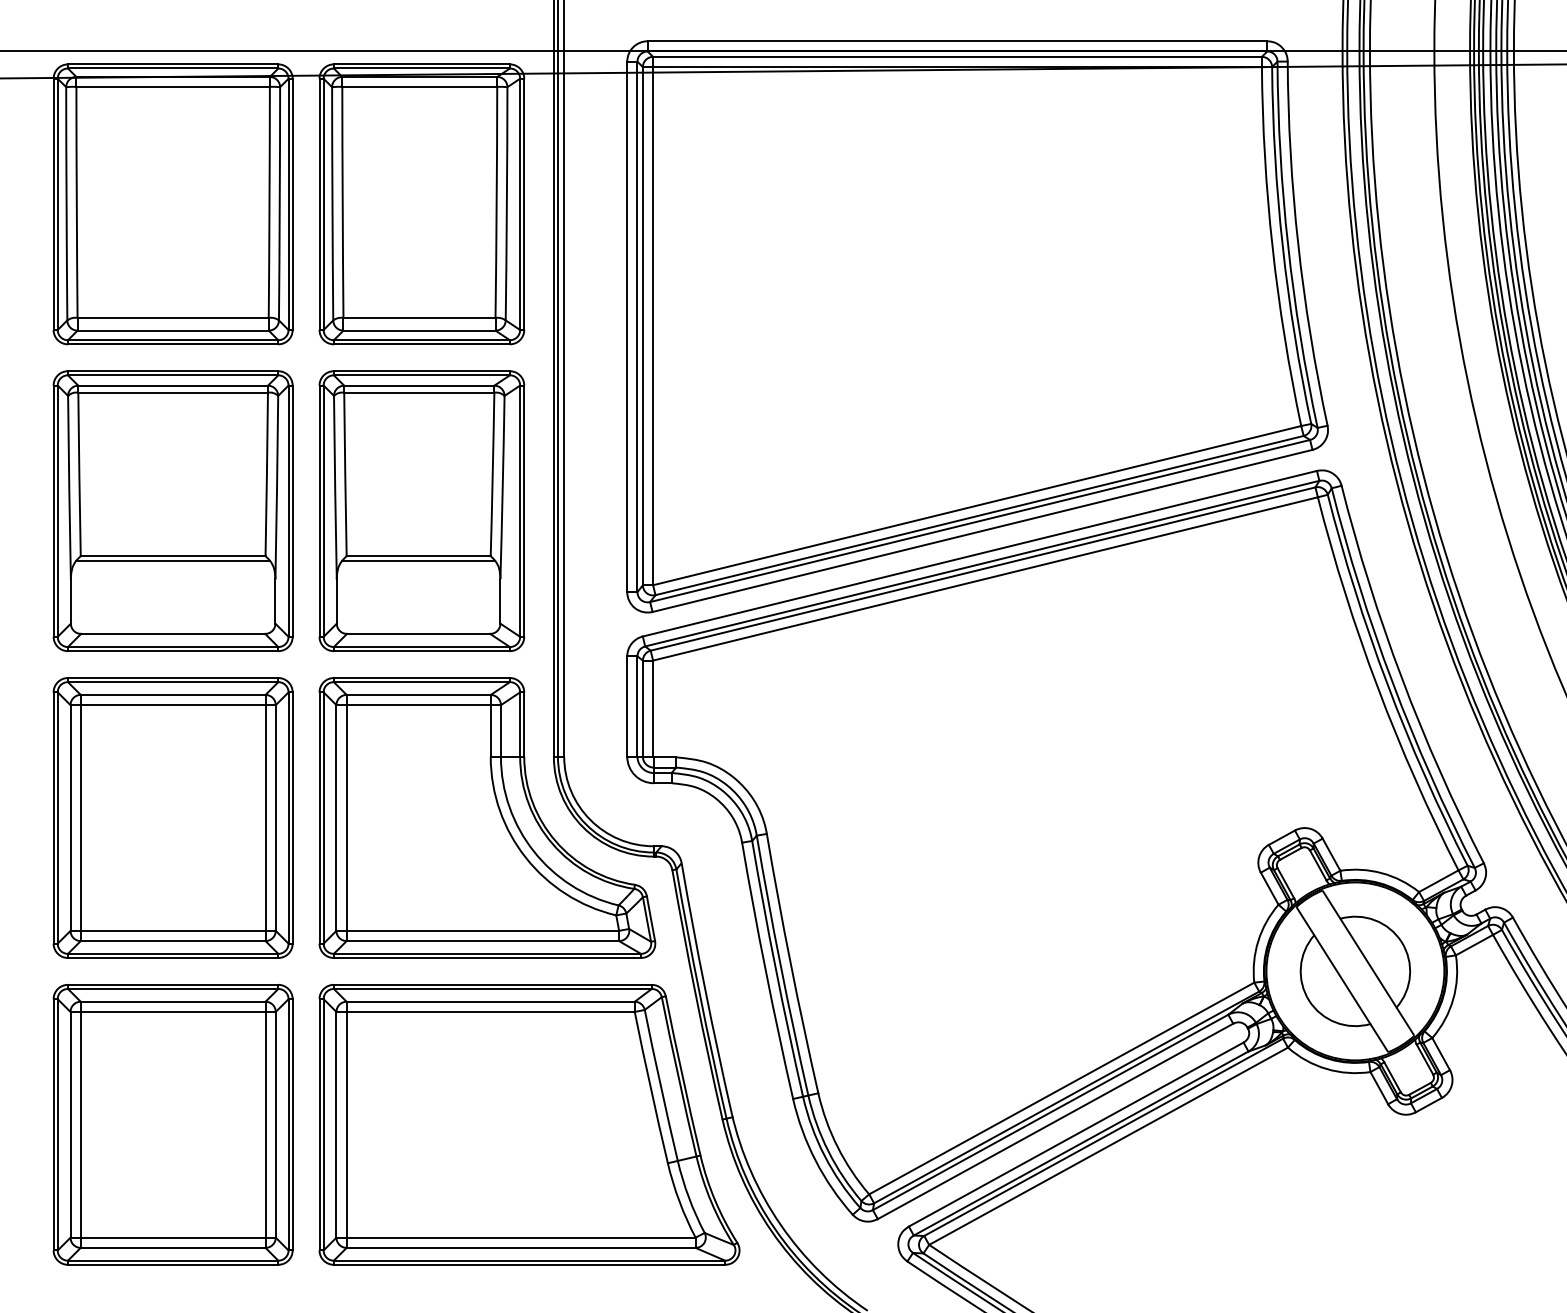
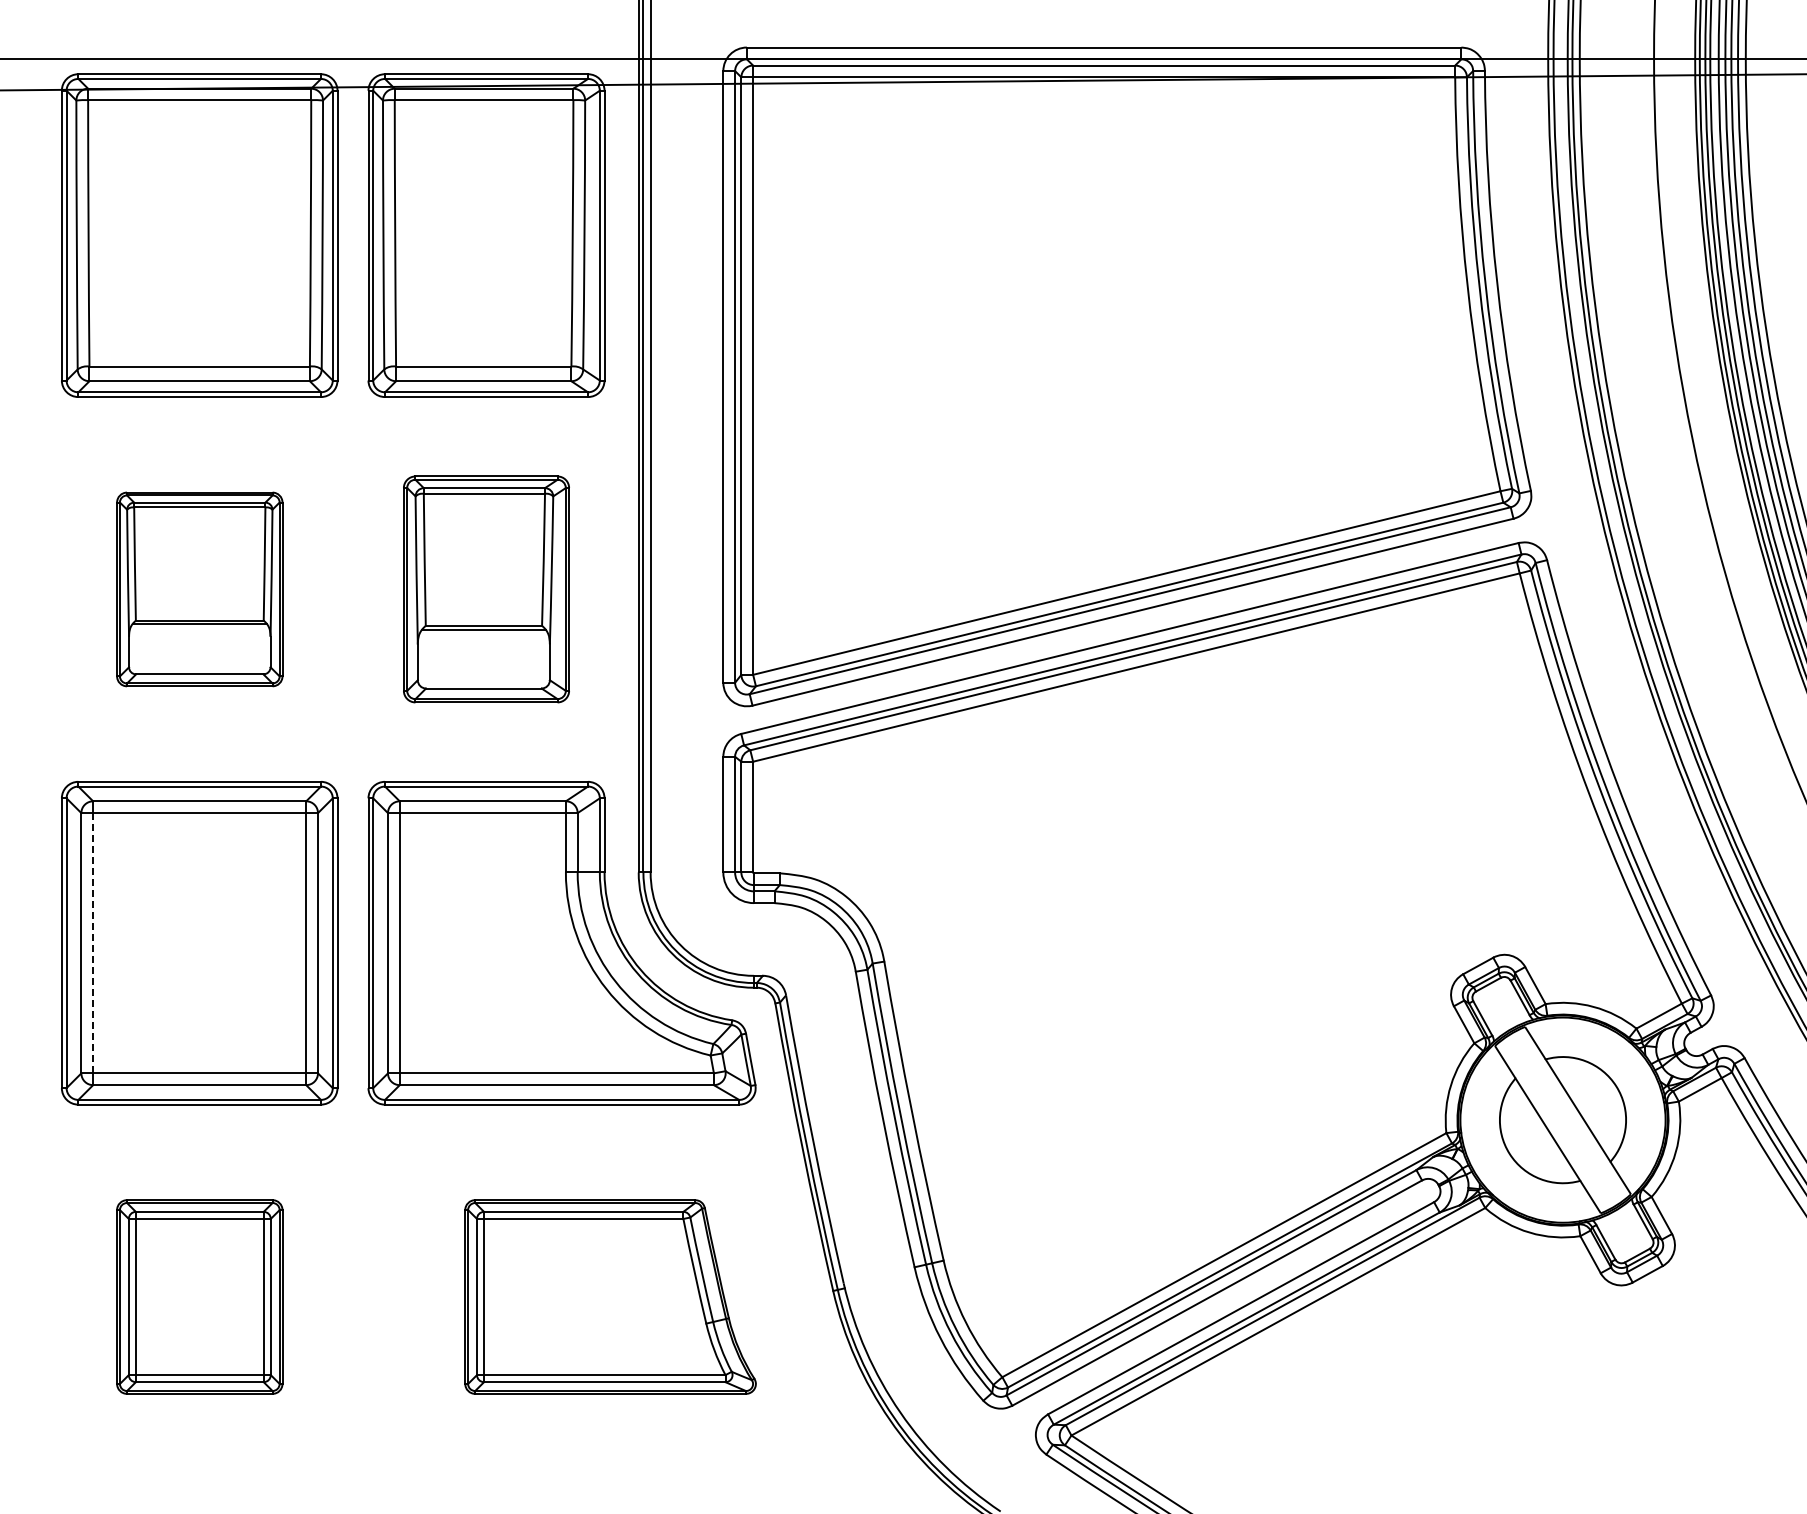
part: (172, 511) -> (199, 589), size x0.6
part: (421, 511) -> (486, 589), size x0.7
line: (81, 818) -> (93, 943), solid -> dashed
part: (172, 1124) -> (199, 1296), size x0.6
part: (529, 1124) -> (610, 1296), size x0.6

